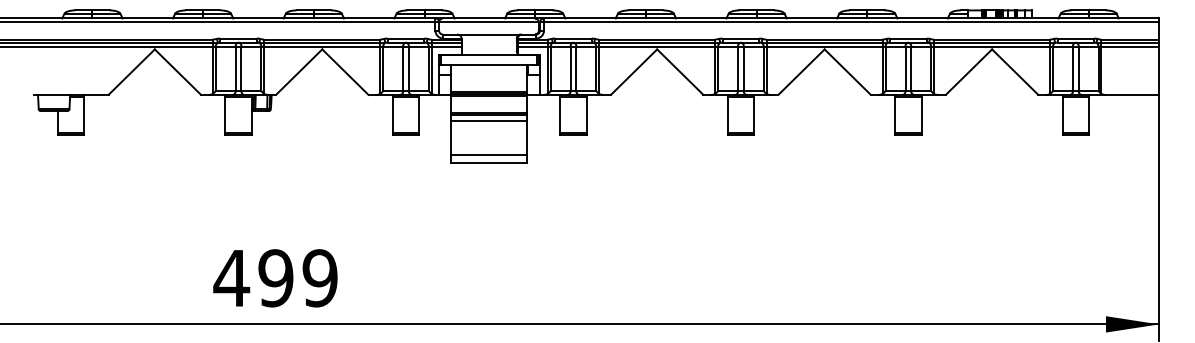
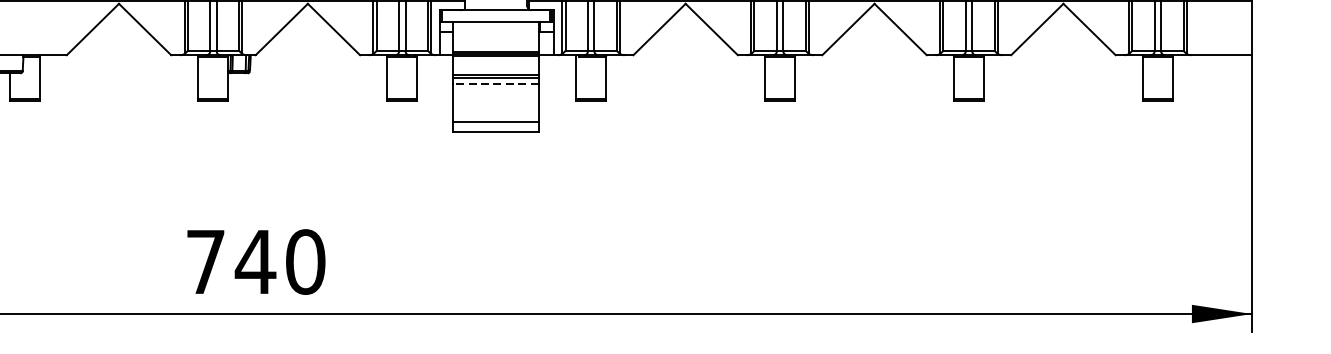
line: (488, 120) -> (495, 84), solid -> dashed
text: (275, 278) -> (255, 262), 499 -> 740

